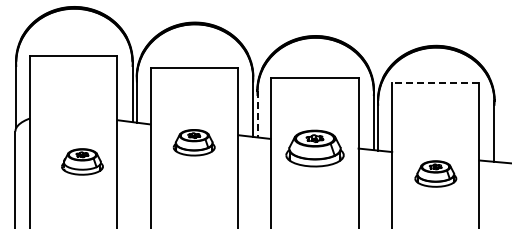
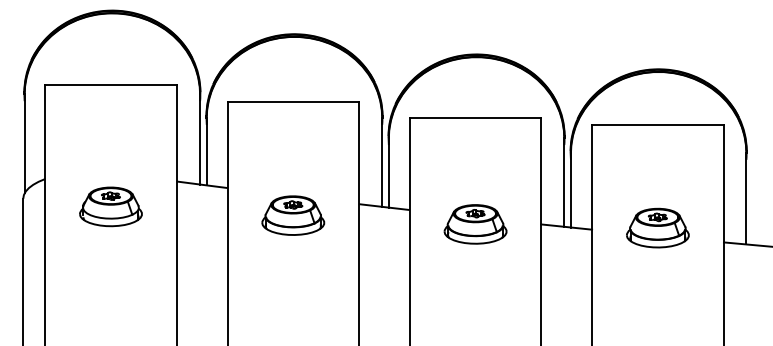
line: (435, 82) -> (657, 124), dashed -> solid
line: (257, 114) -> (388, 173), dashed -> solid
part: (314, 148) -> (474, 224), size x0.71
part: (82, 161) -> (111, 206), moved
part: (435, 173) -> (657, 227), moved

